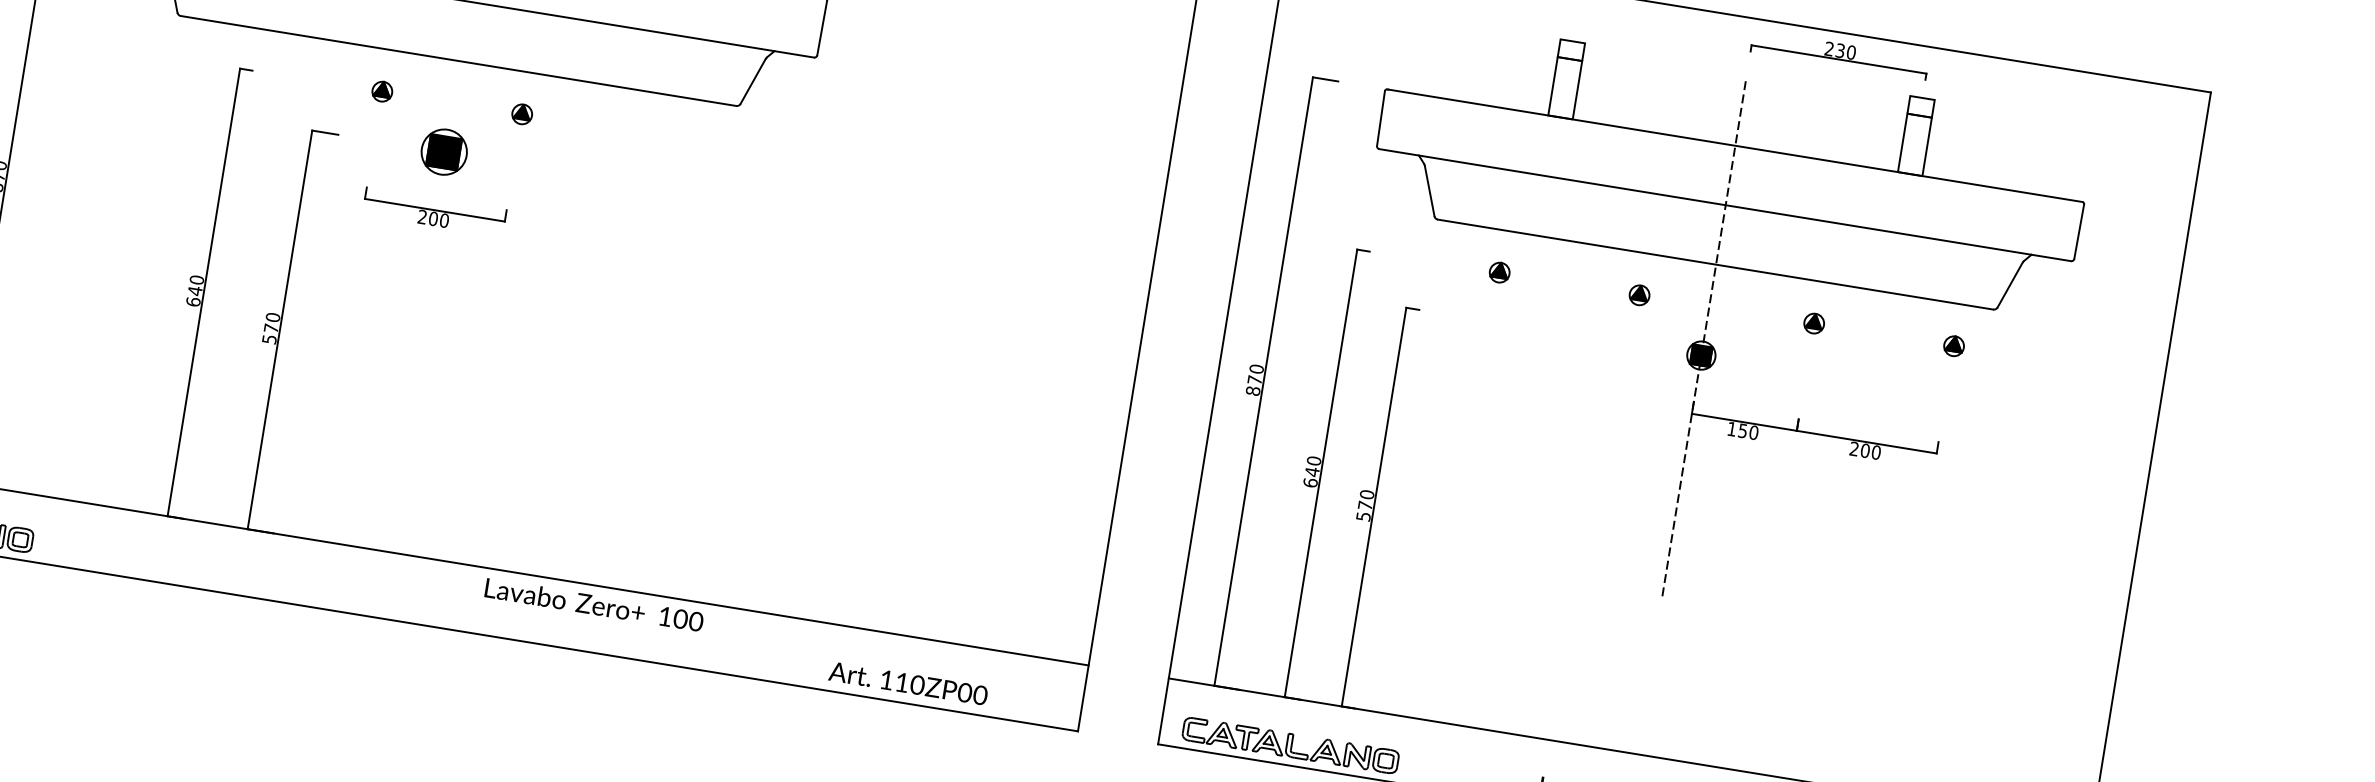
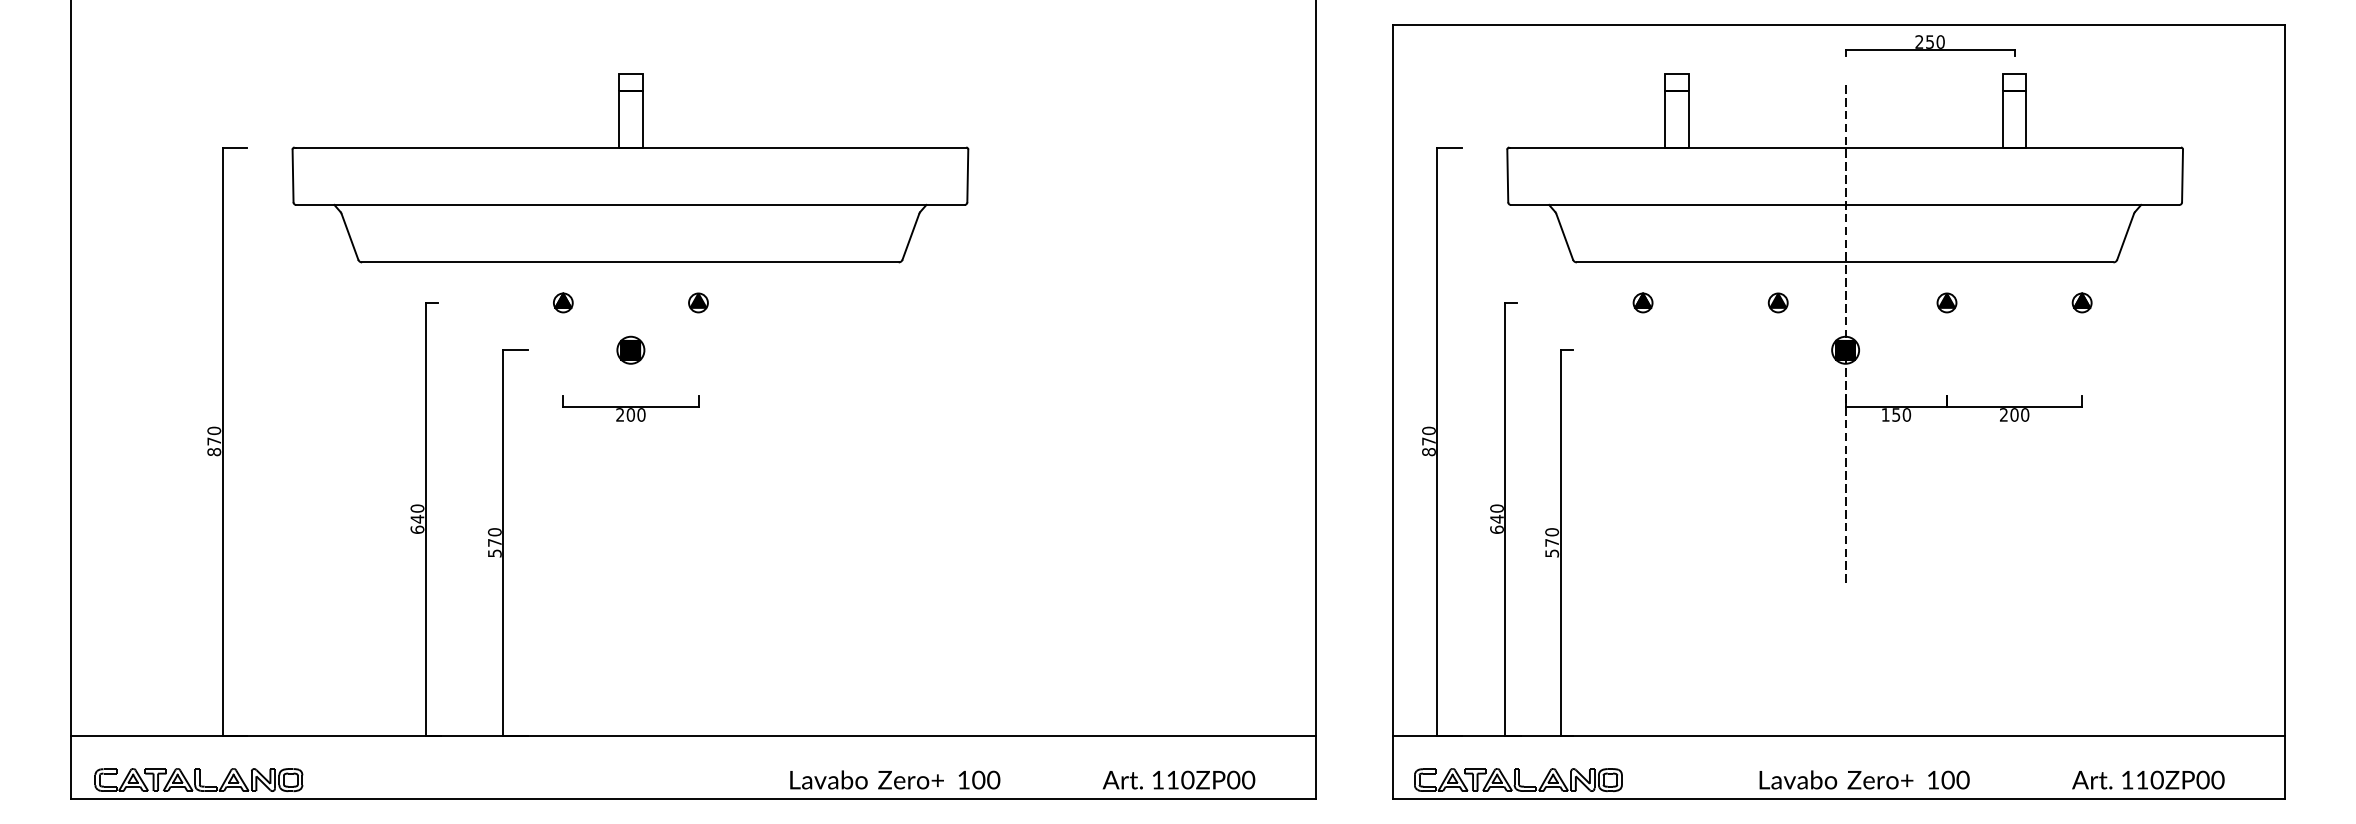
text: (1839, 50) -> (1929, 41), 230 -> 250
part: (444, 151) -> (630, 349), size x0.62
text: (594, 604) -> (895, 779), moved
text: (908, 682) -> (1178, 779), moved

